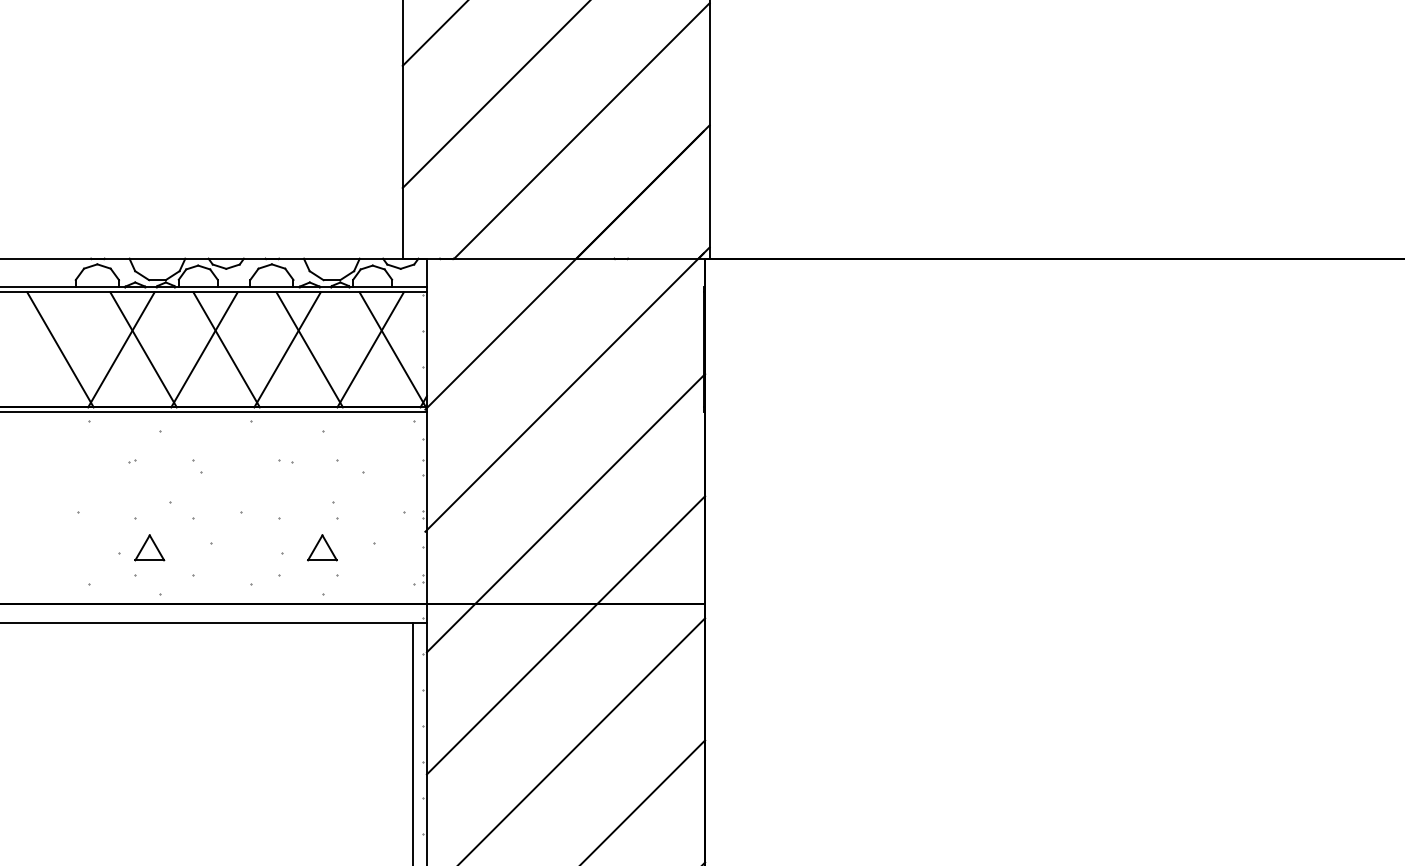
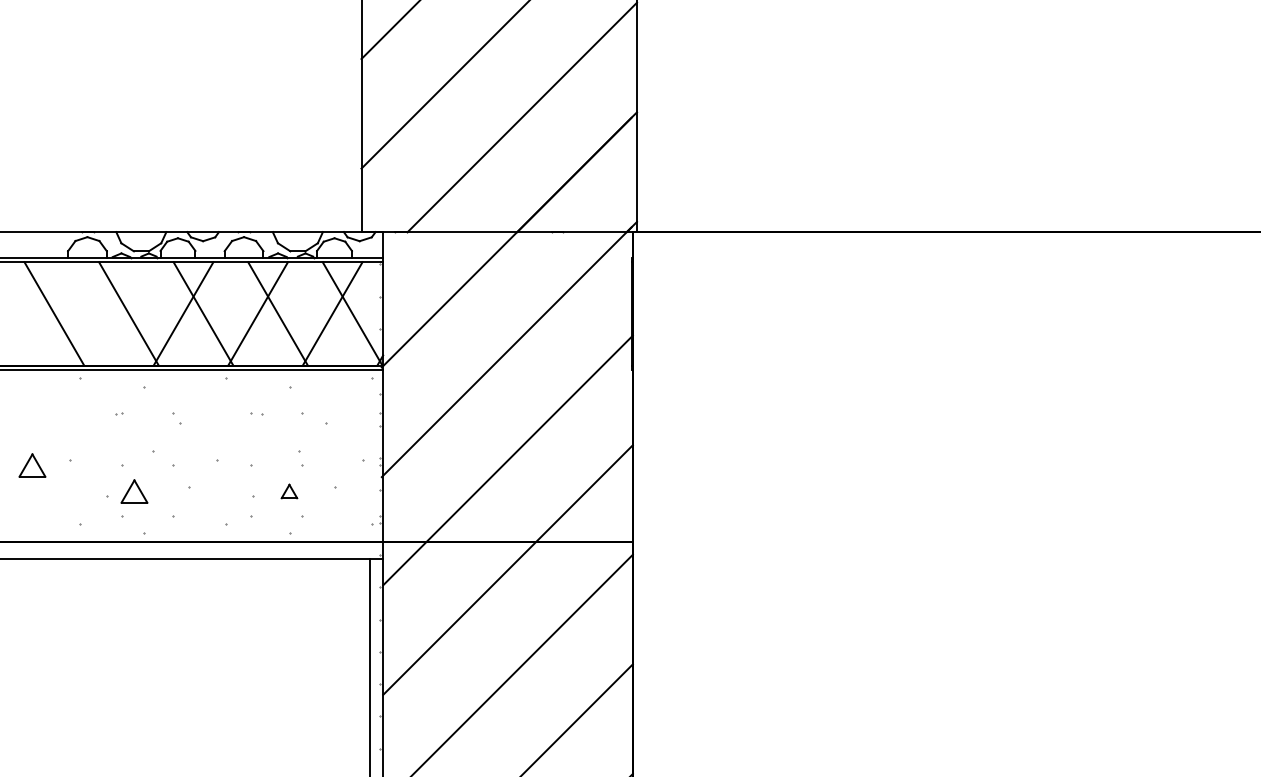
line: (120, 349) -> (108, 313), removed
part: (36, 518) -> (32, 465), added
part: (322, 547) -> (289, 491), size x0.6

